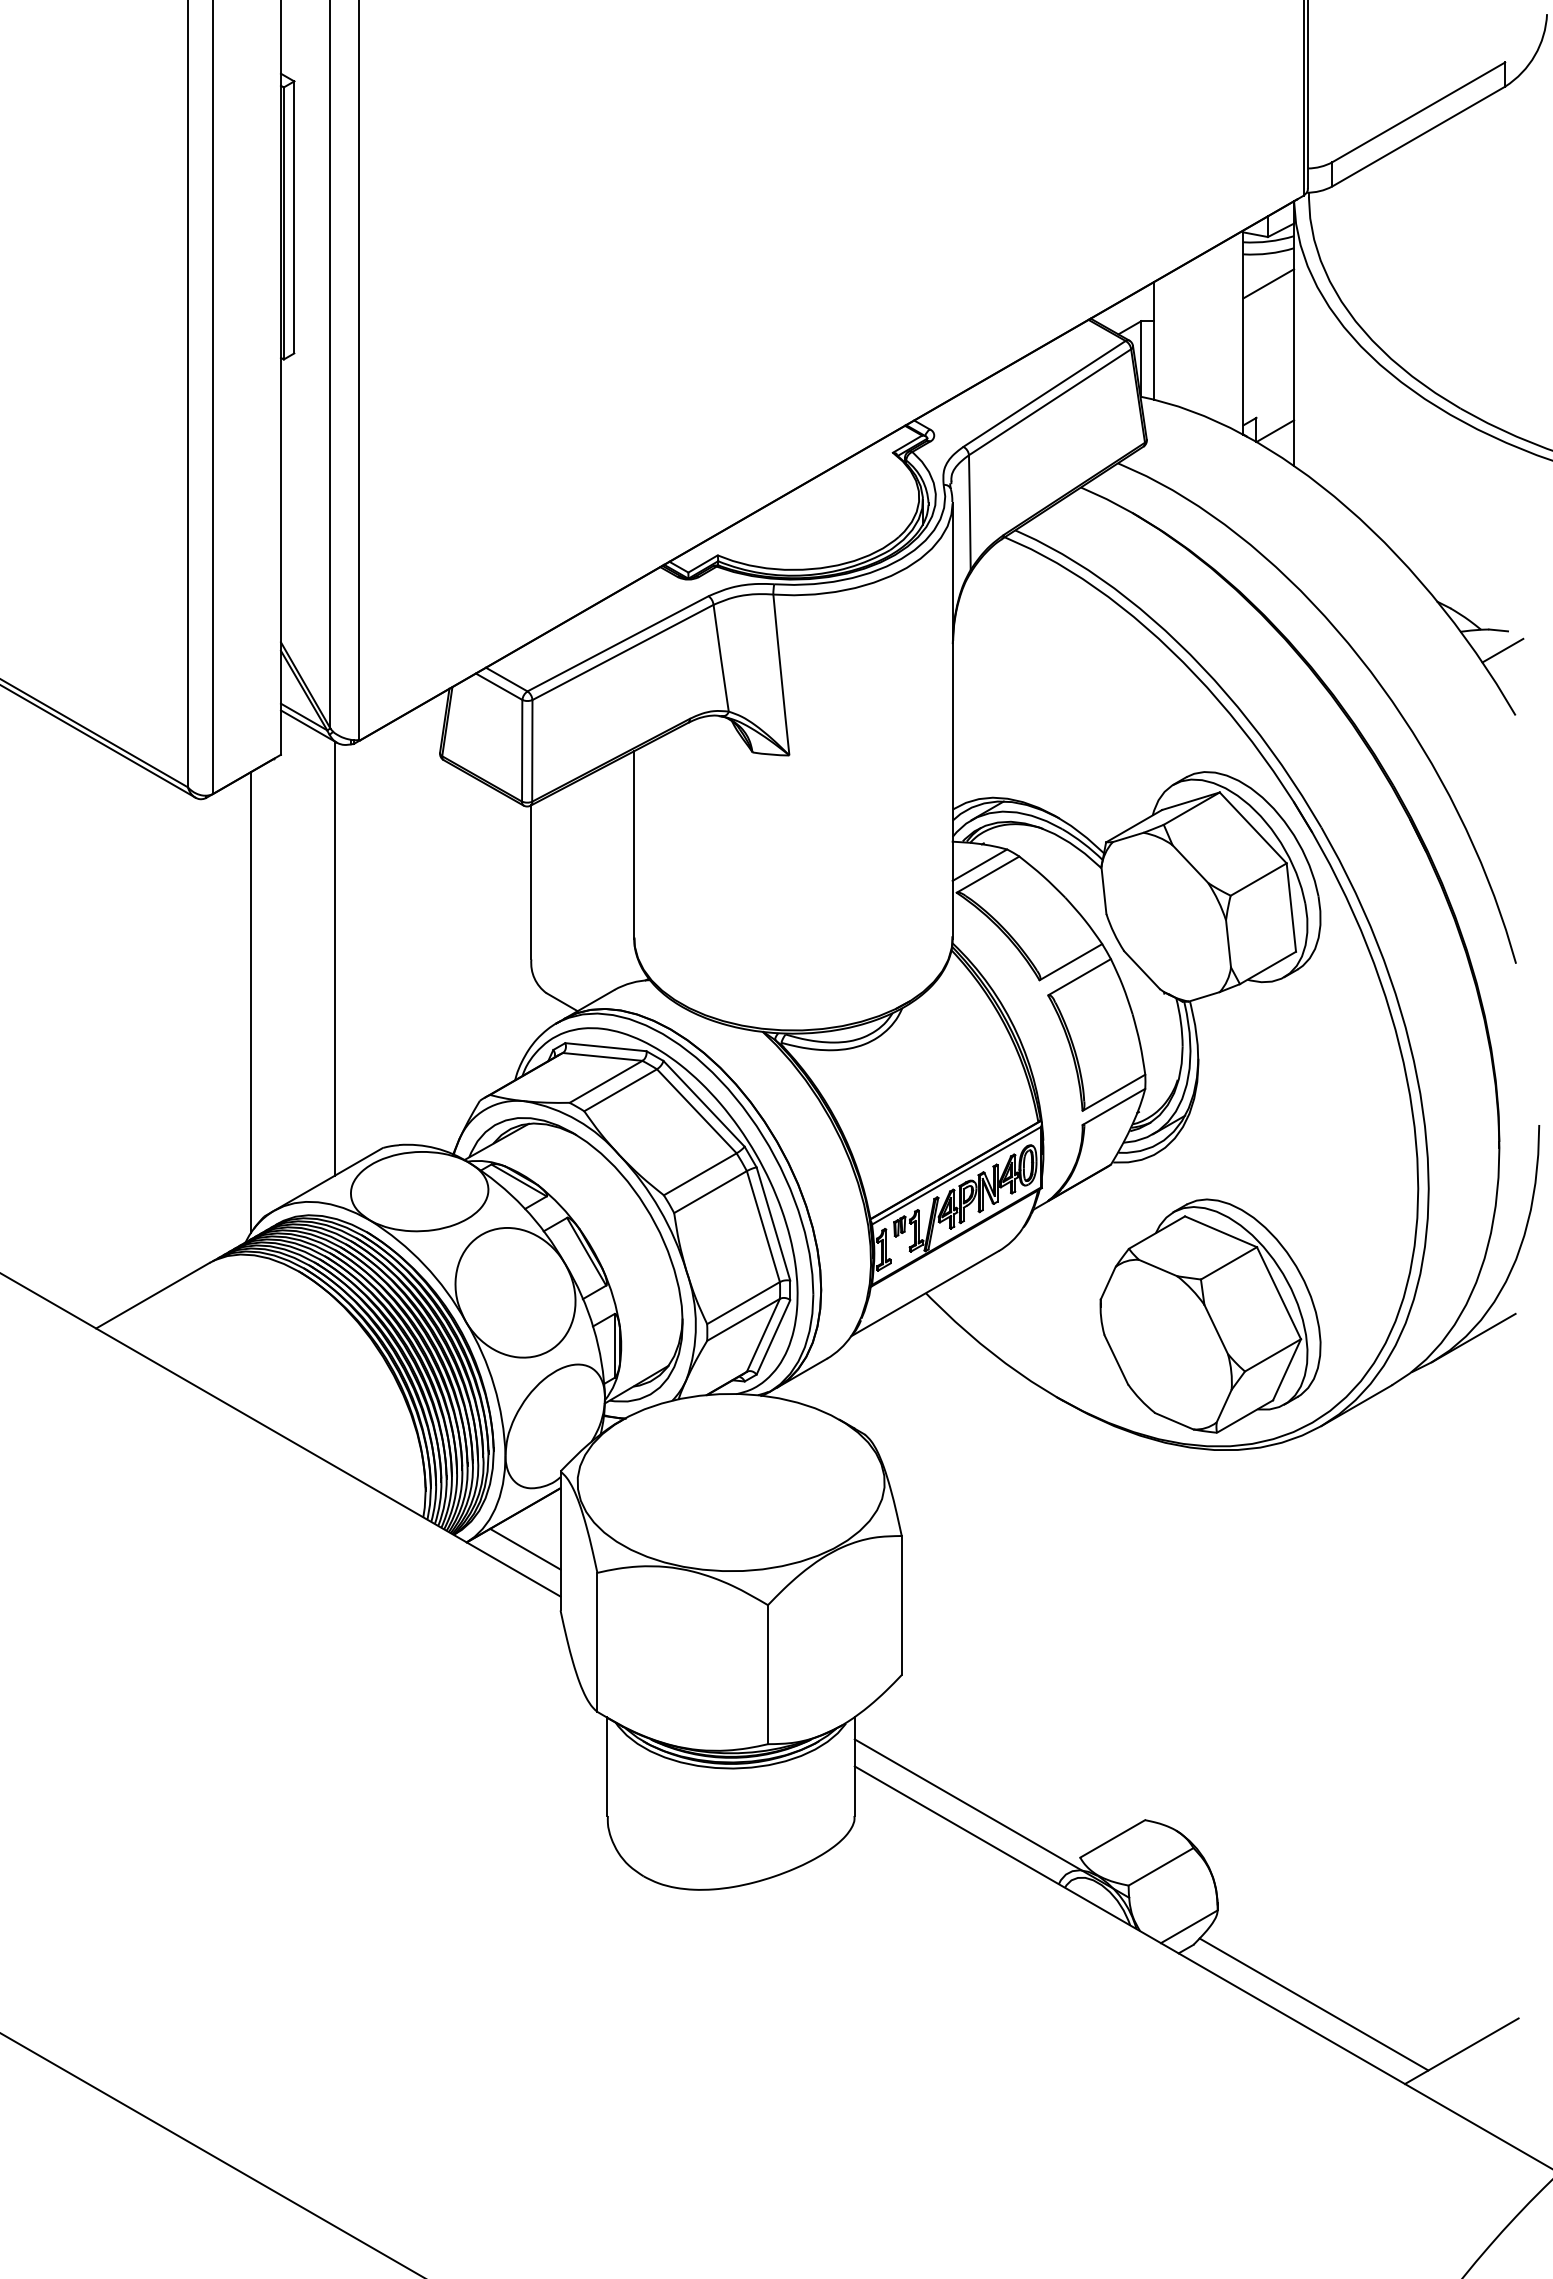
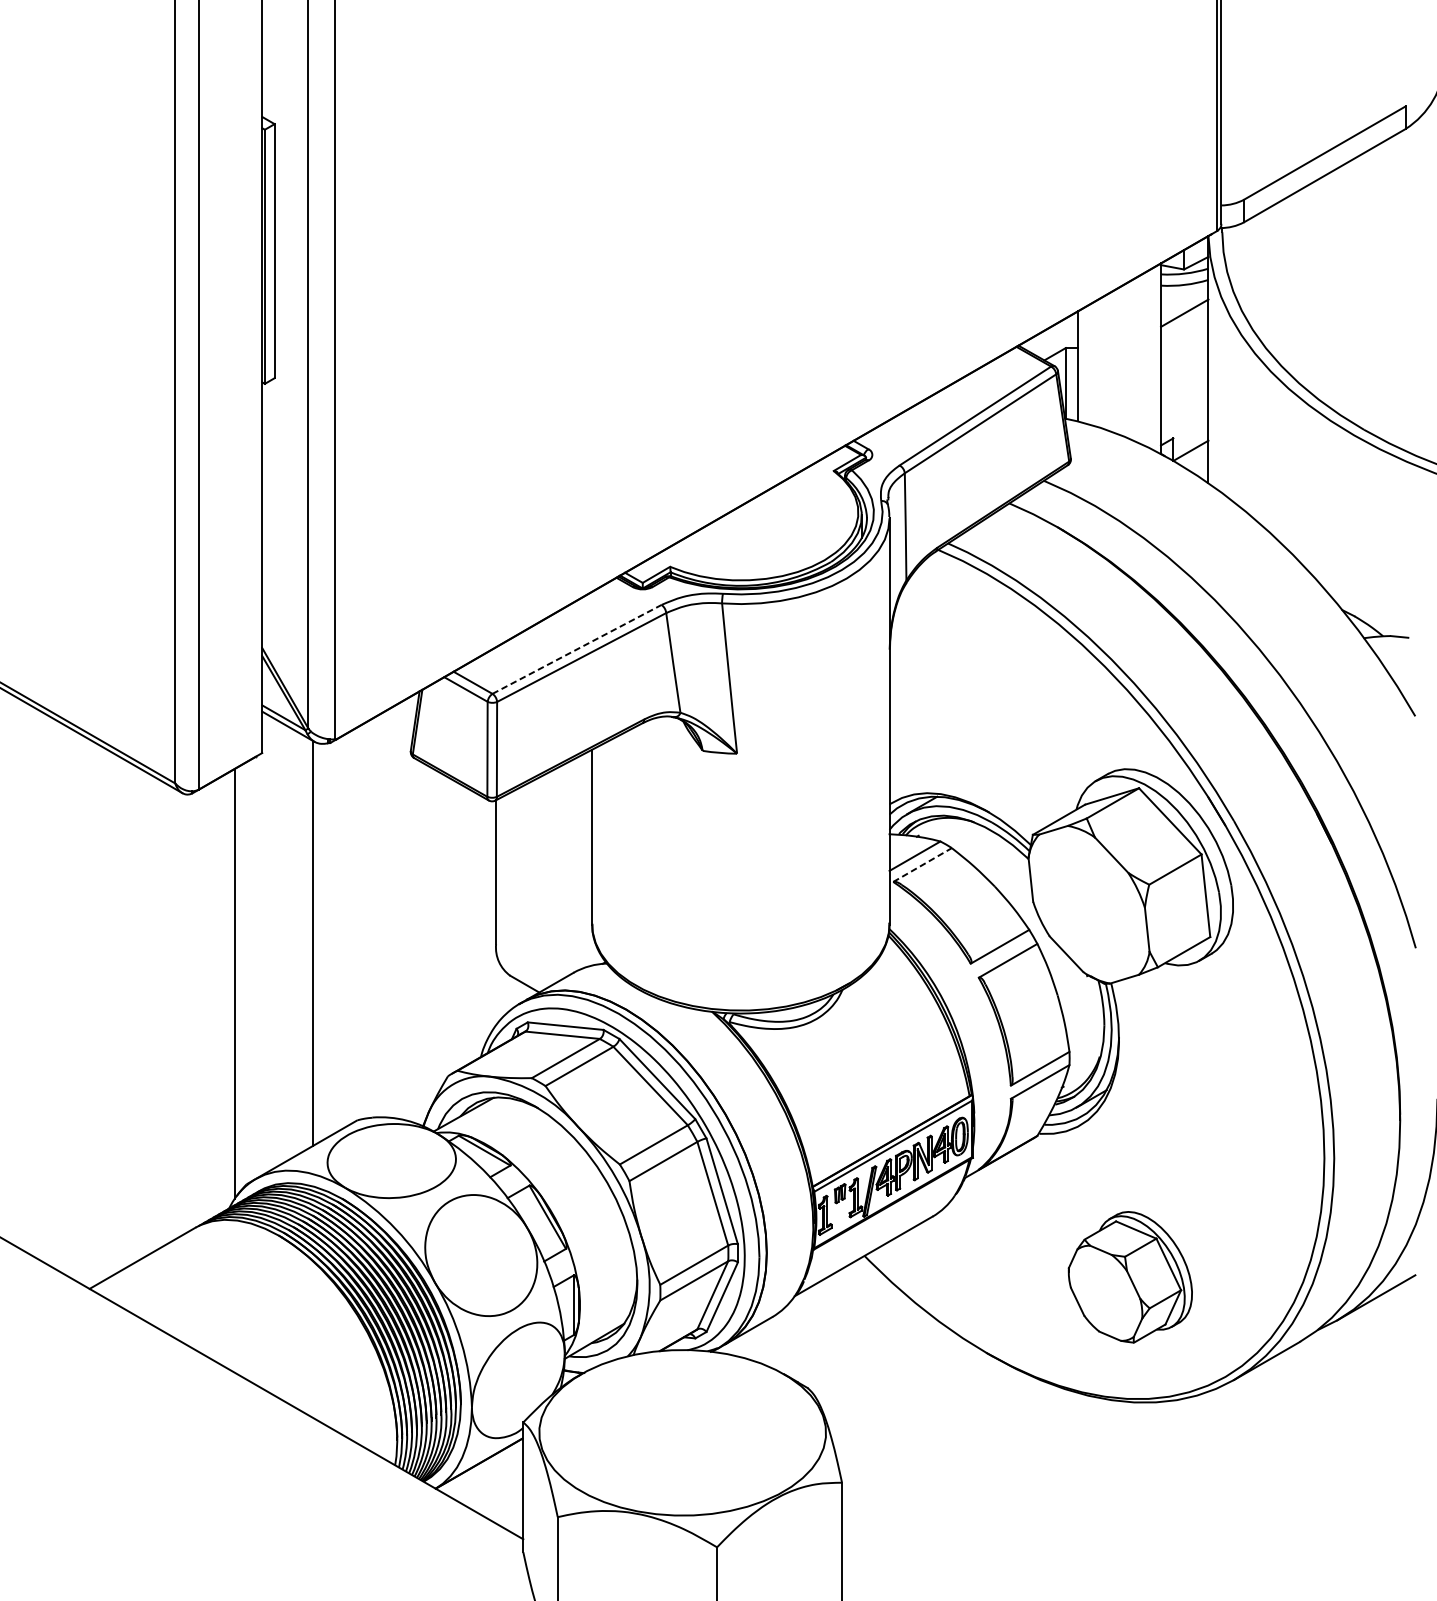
line: (618, 643) -> (577, 649), solid -> dashed
line: (1502, 650) -> (1403, 655), removed
line: (988, 874) -> (923, 864), solid -> dashed
part: (1210, 1315) -> (1130, 1276), size x0.6
line: (525, 1548) -> (490, 1494), removed

